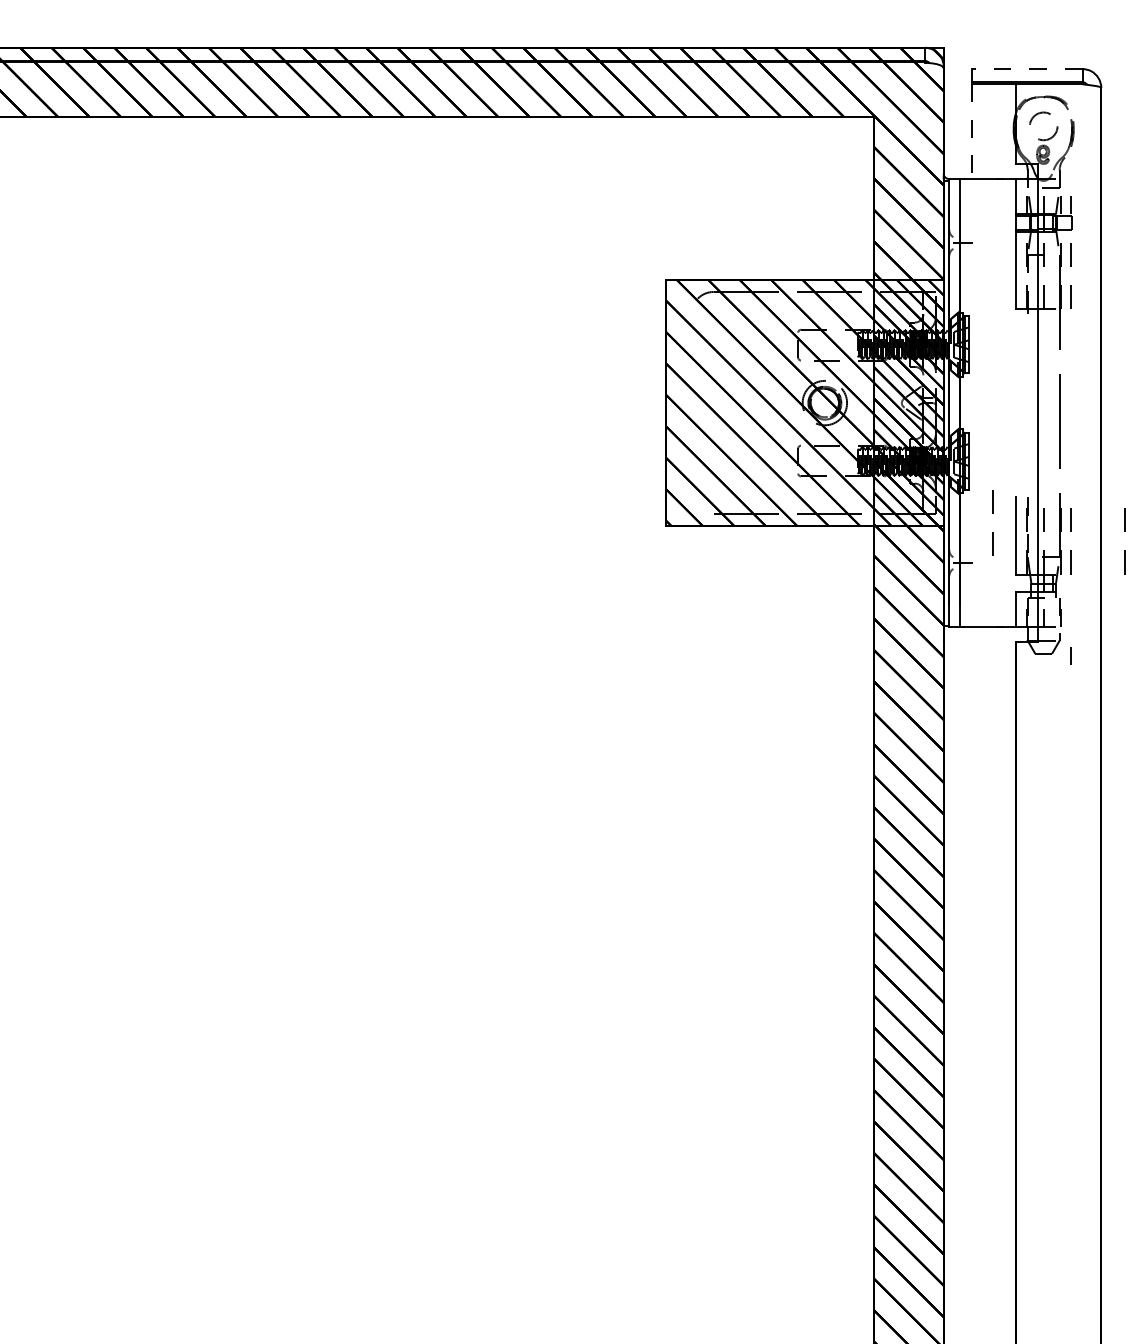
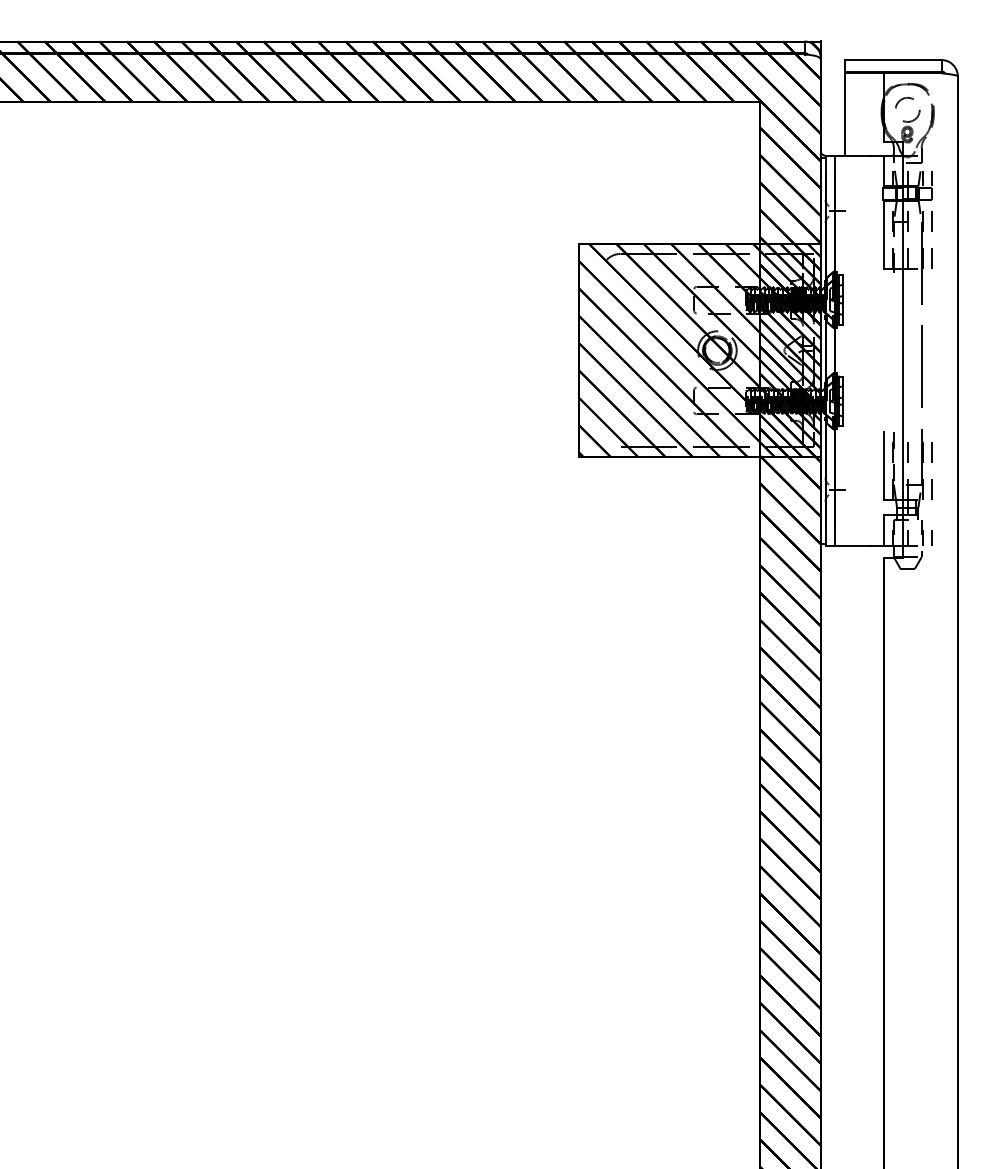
line: (1026, 69) -> (892, 60), dashed -> solid
line: (970, 131) -> (844, 114), dashed -> solid
line: (992, 513) -> (863, 446), removed
line: (1125, 531) -> (978, 462), removed
line: (1071, 655) -> (931, 537), moved

